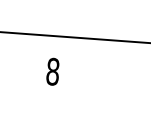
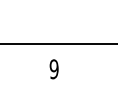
text: (51, 71) -> (53, 69), 8 -> 9

